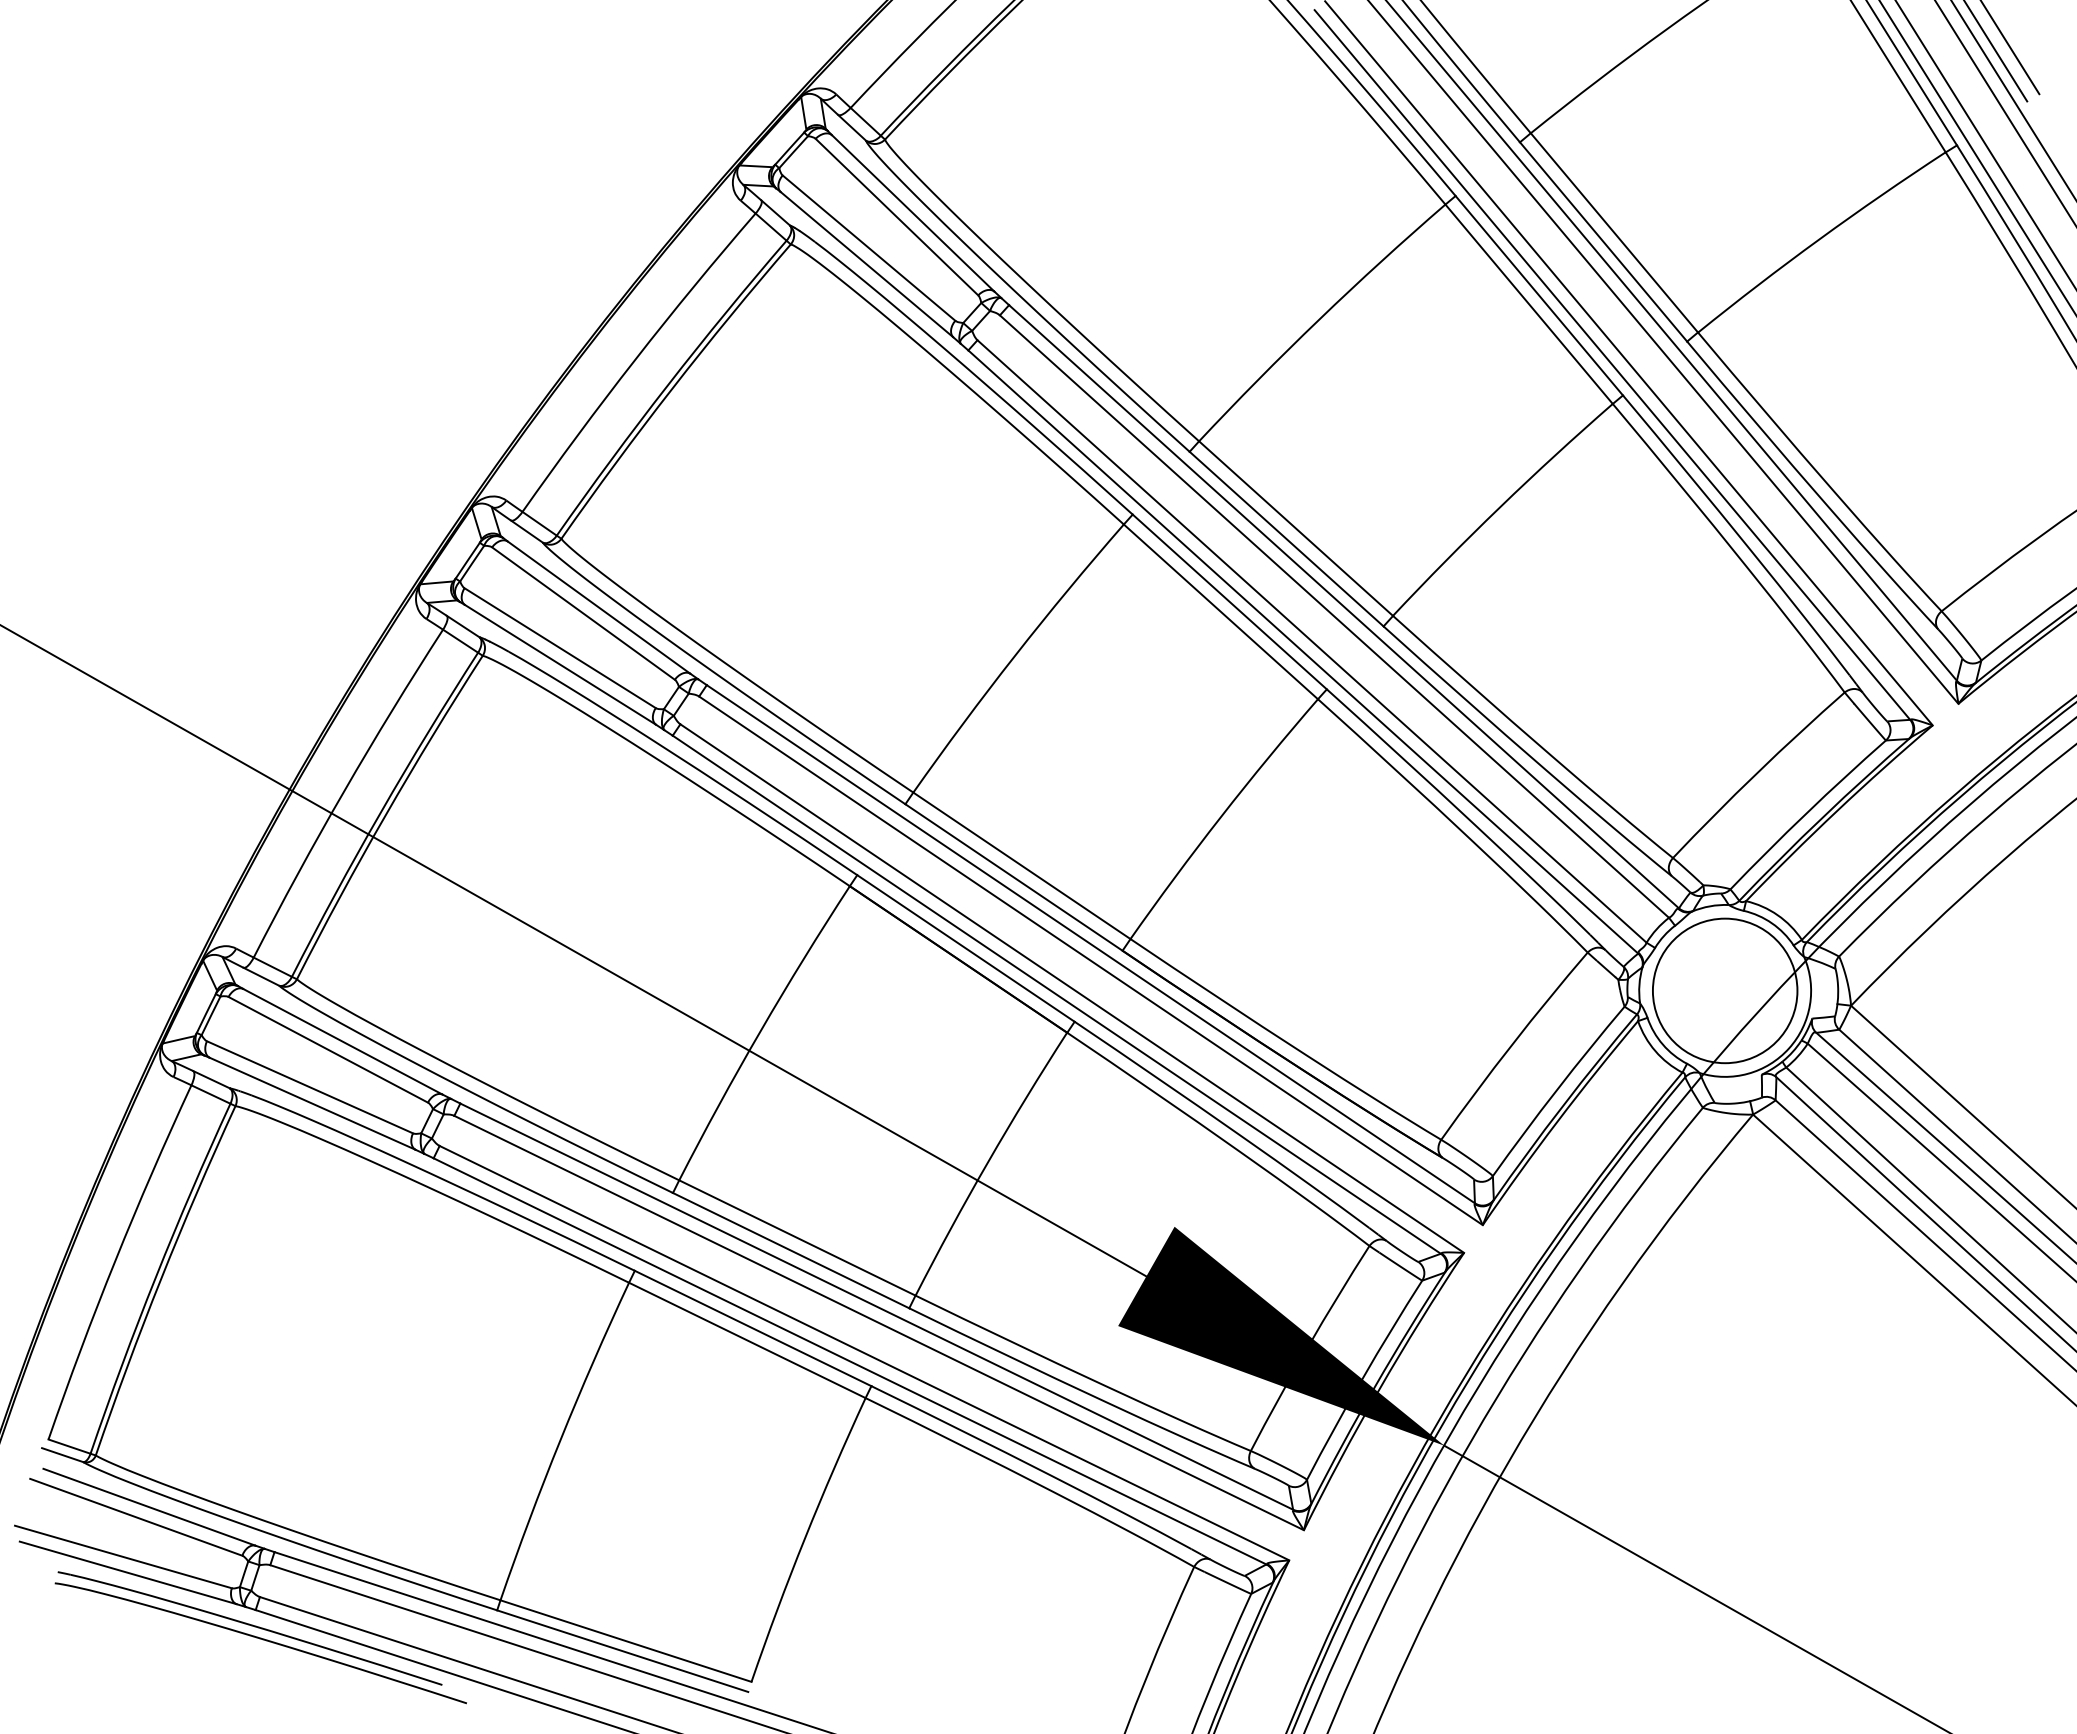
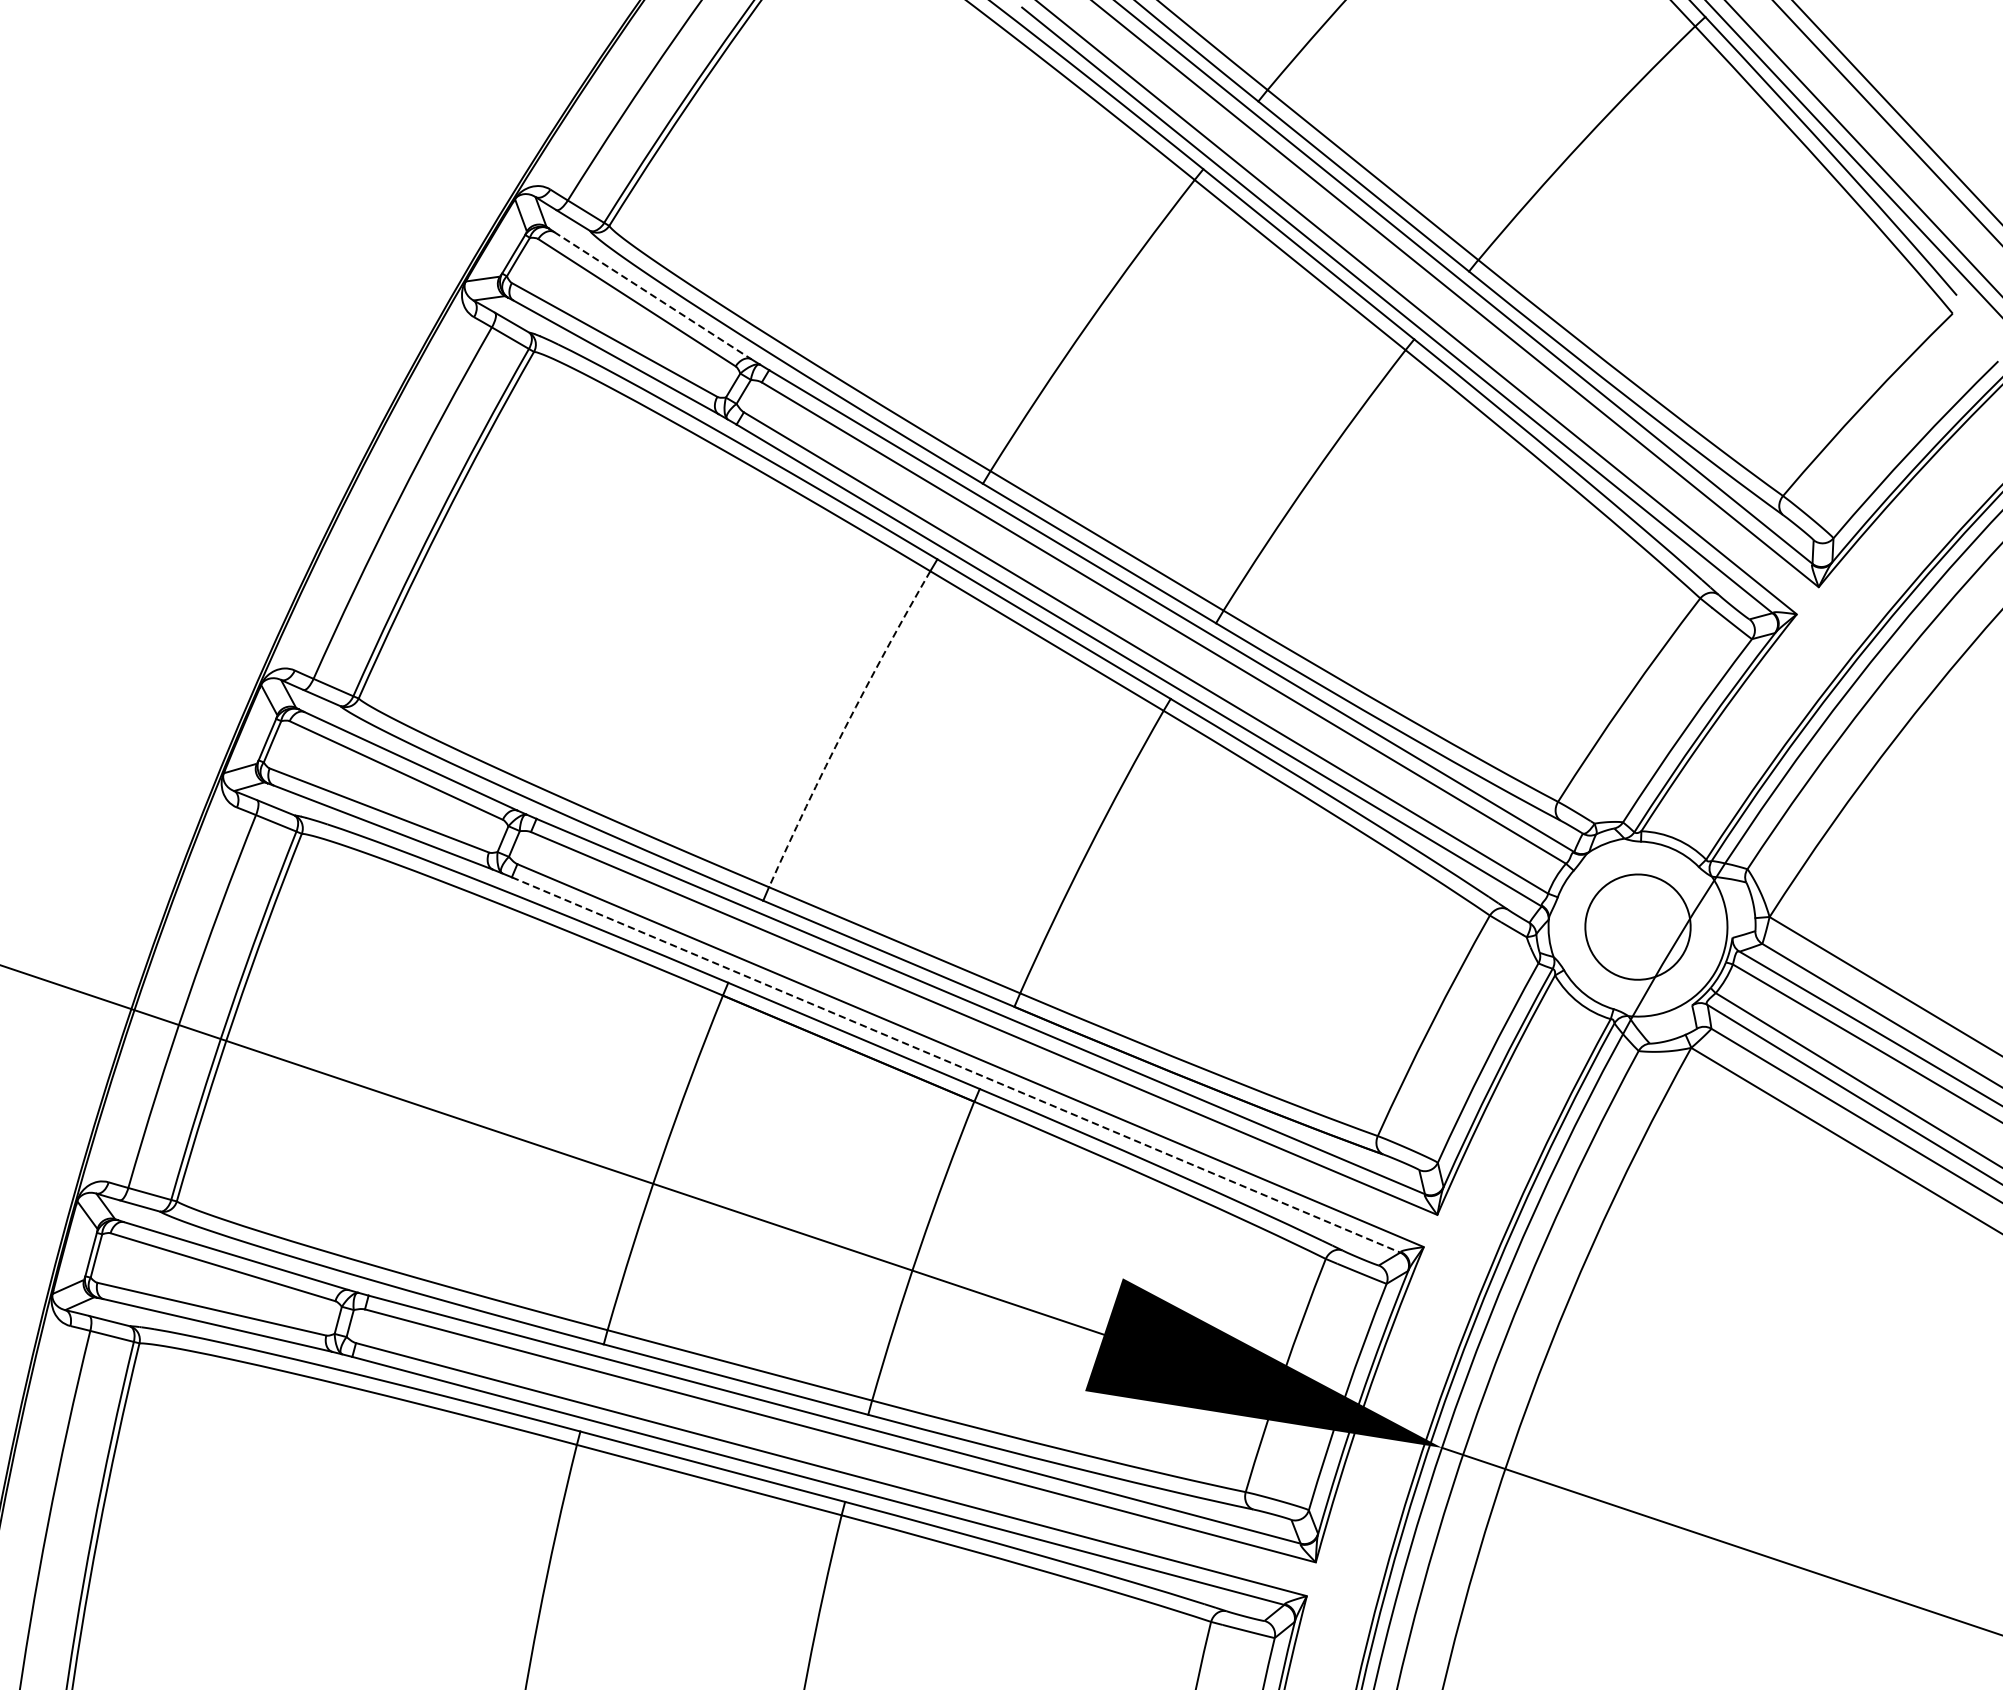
line: (913, 213) -> (653, 295), solid -> dashed
arc: (1015, 655) -> (845, 726), solid -> dashed
circle: (1724, 990) -> (1637, 926), size x0.7
line: (1057, 995) -> (956, 1065), solid -> dashed

